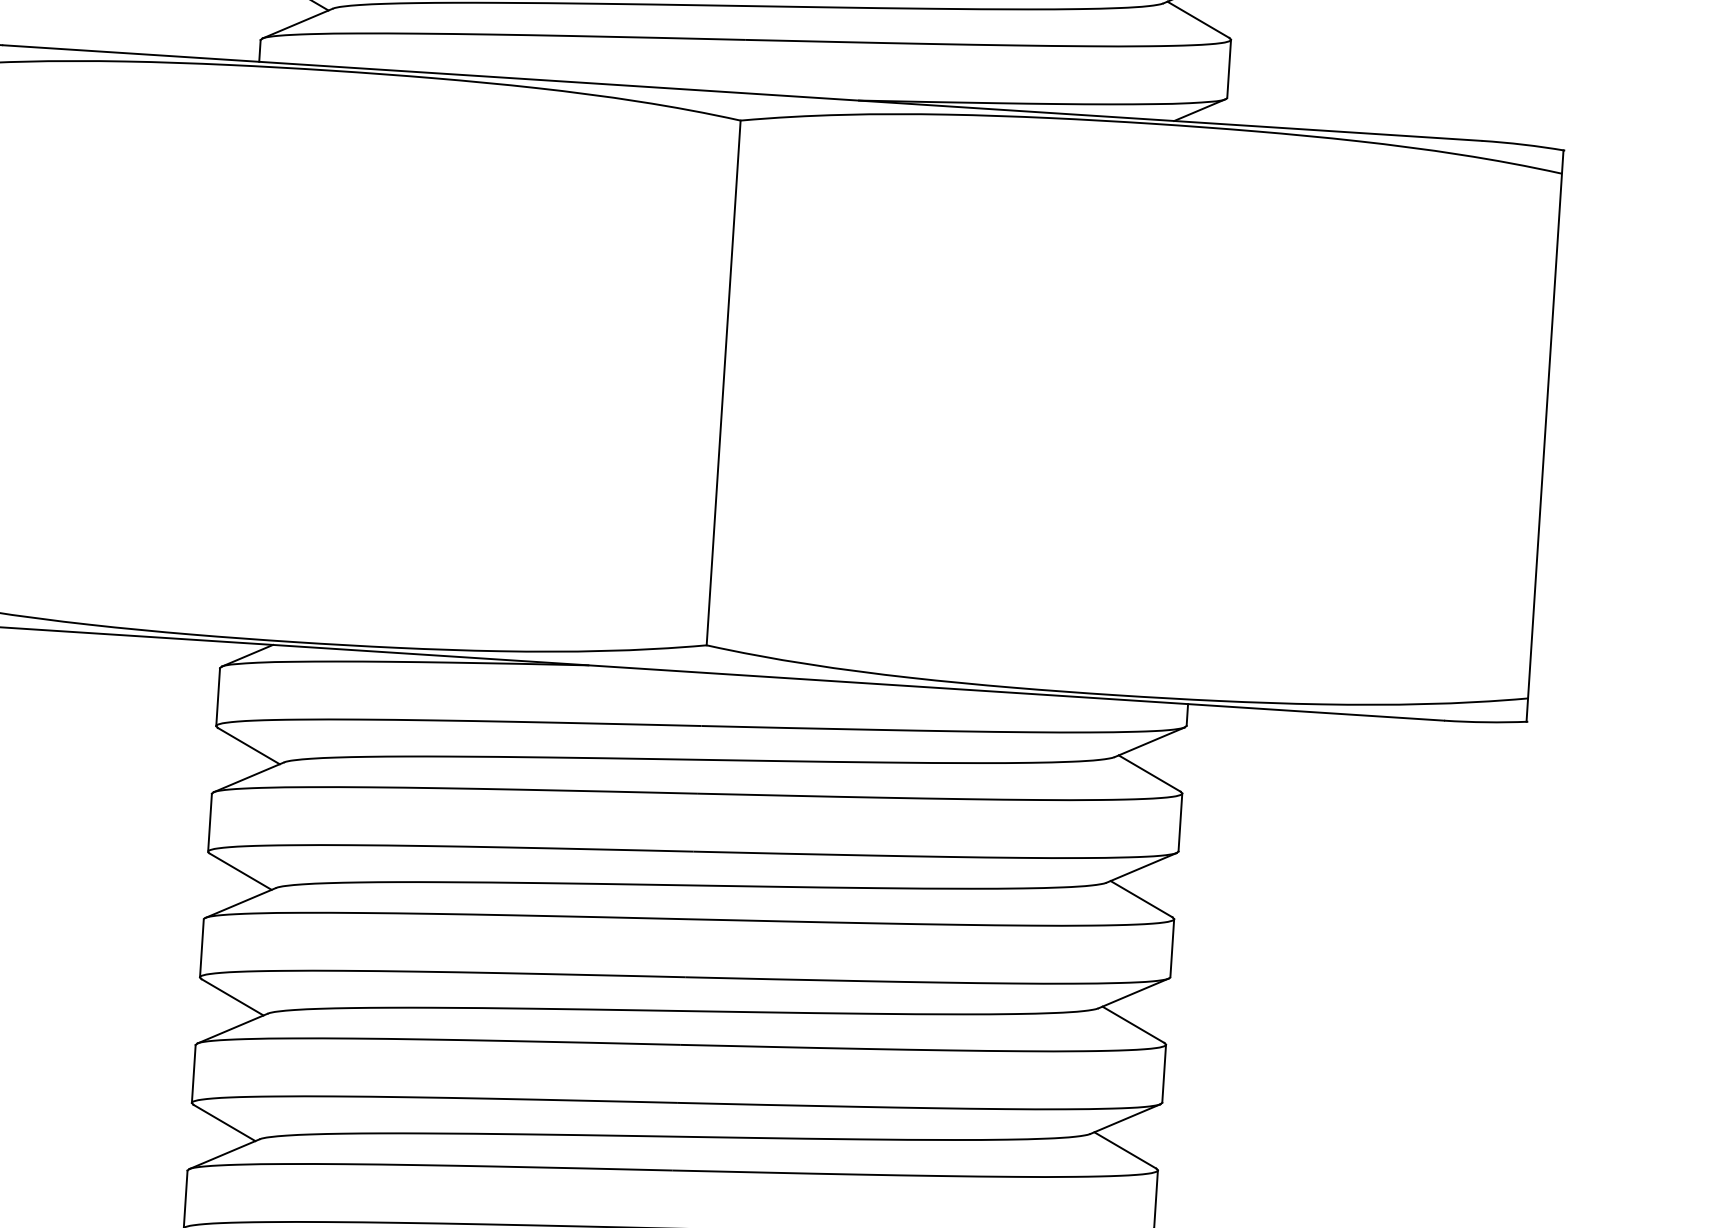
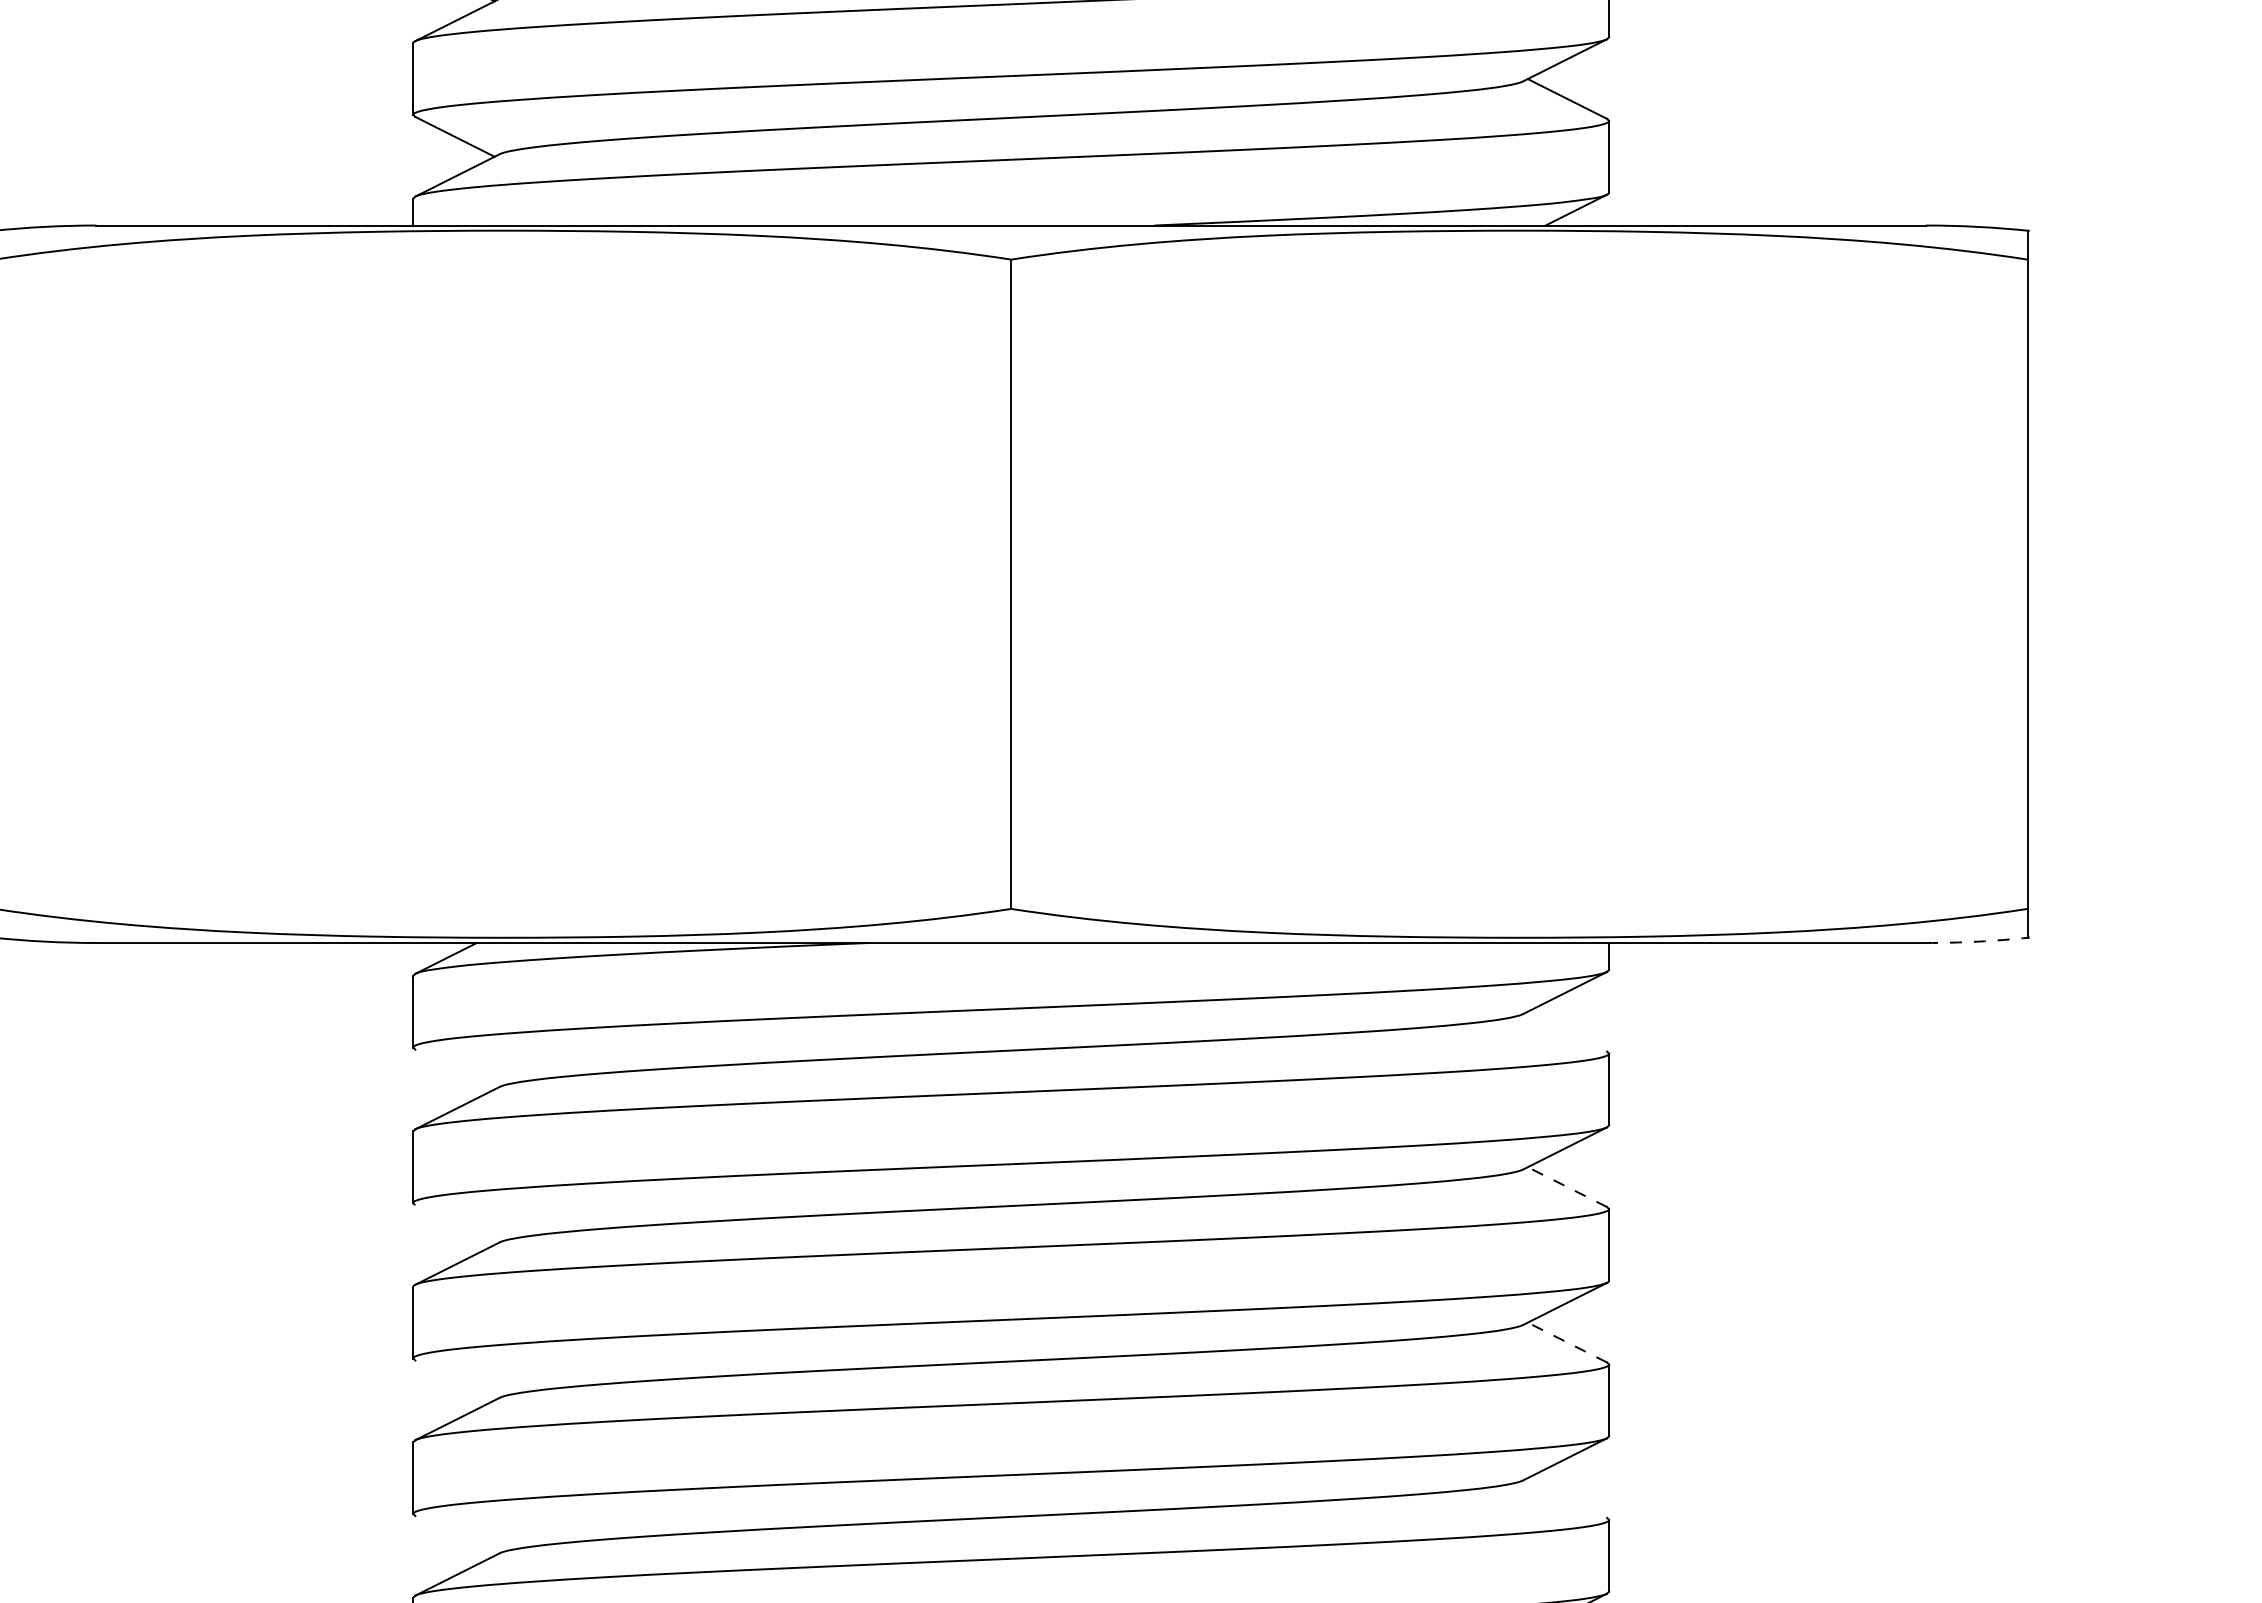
arc: (1485, 722) -> (1977, 941), solid -> dashed
line: (248, 745) -> (454, 1069), removed
line: (1149, 773) -> (1567, 1031), removed
line: (240, 871) -> (454, 1224), removed
line: (1141, 898) -> (1567, 1186), solid -> dashed
line: (232, 997) -> (454, 1380), removed
line: (1133, 1024) -> (1567, 1342), solid -> dashed
line: (224, 1122) -> (454, 1535), removed
line: (1125, 1150) -> (1567, 1497), removed

